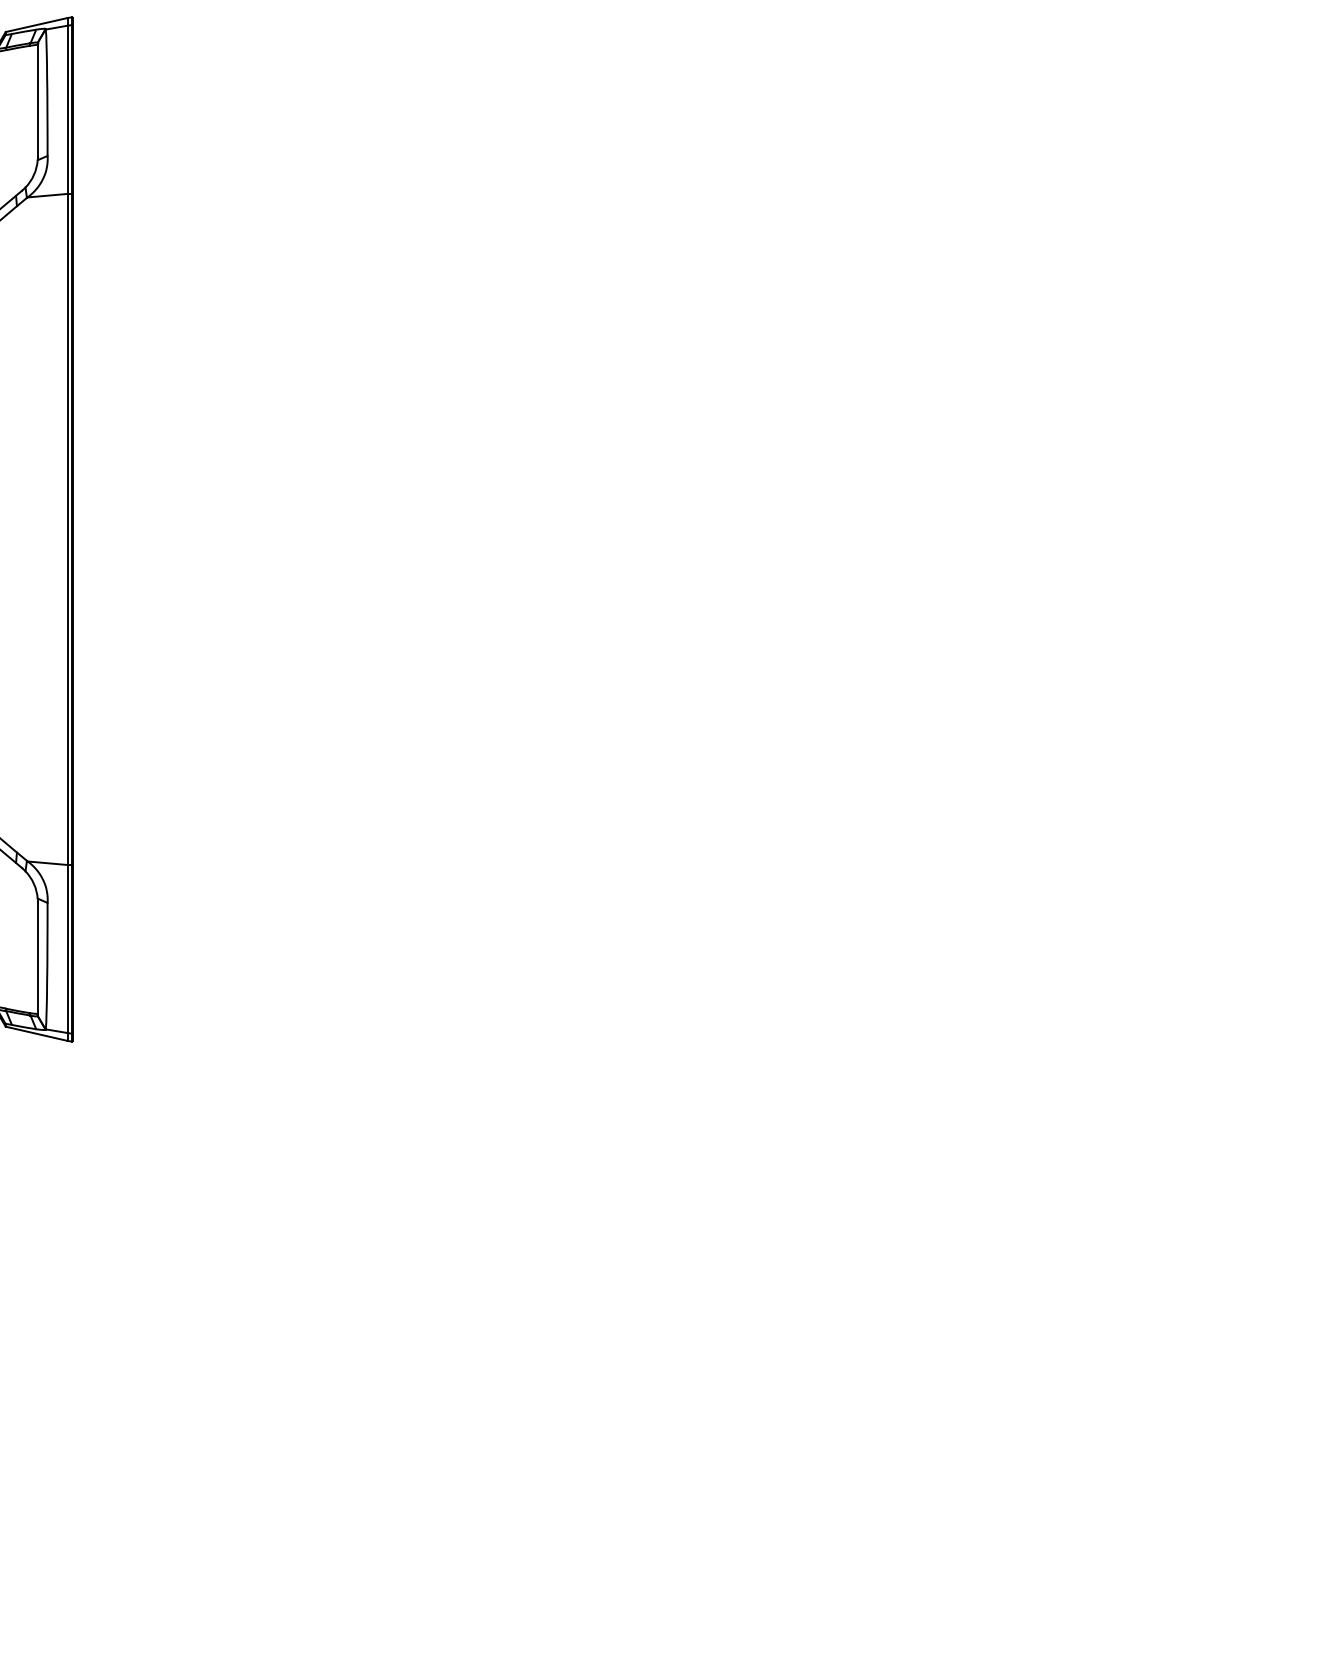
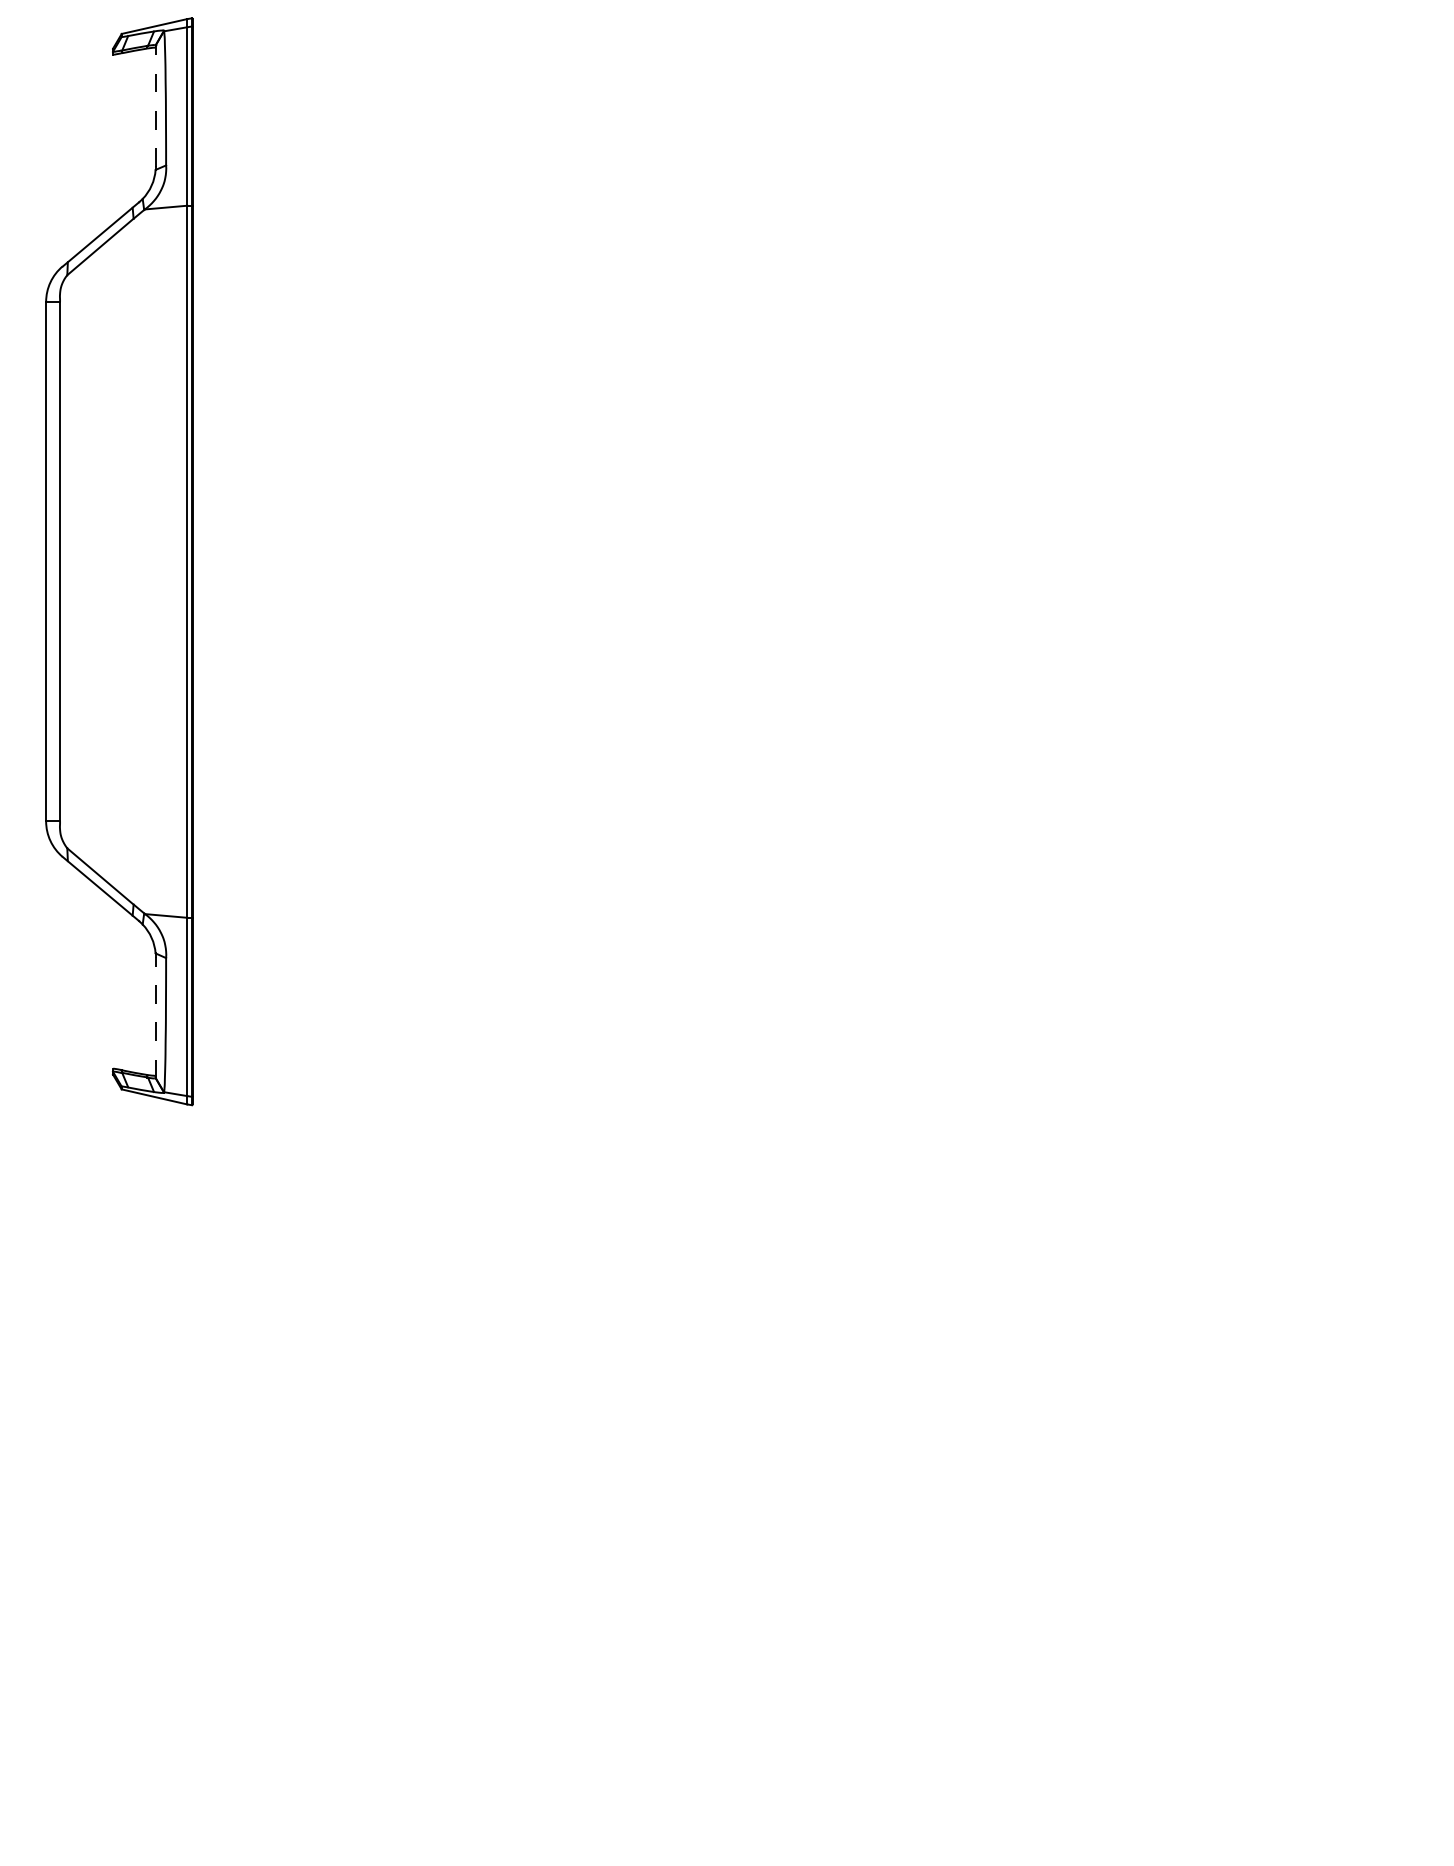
line: (37, 100) -> (155, 106), solid -> dashed
line: (37, 958) -> (155, 1017), solid -> dashed

